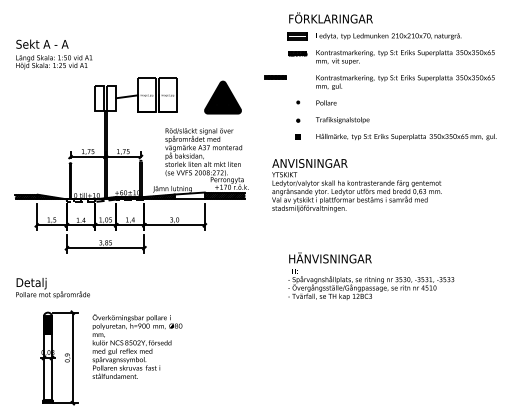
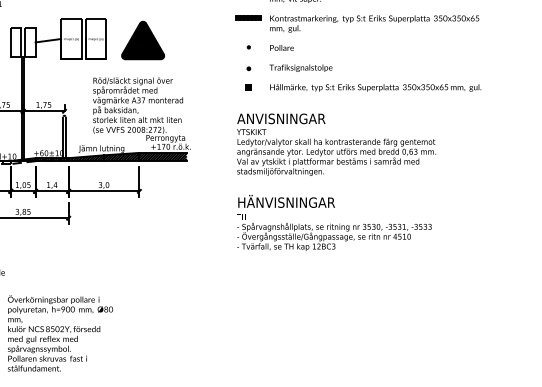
line: (275, 77) -> (248, 18), moved
part: (222, 97) -> (142, 40), moved
text: (356, 185) -> (335, 144), moved
hatch: (189, 195) -> (121, 156), added
text: (371, 276) -> (334, 223), moved

